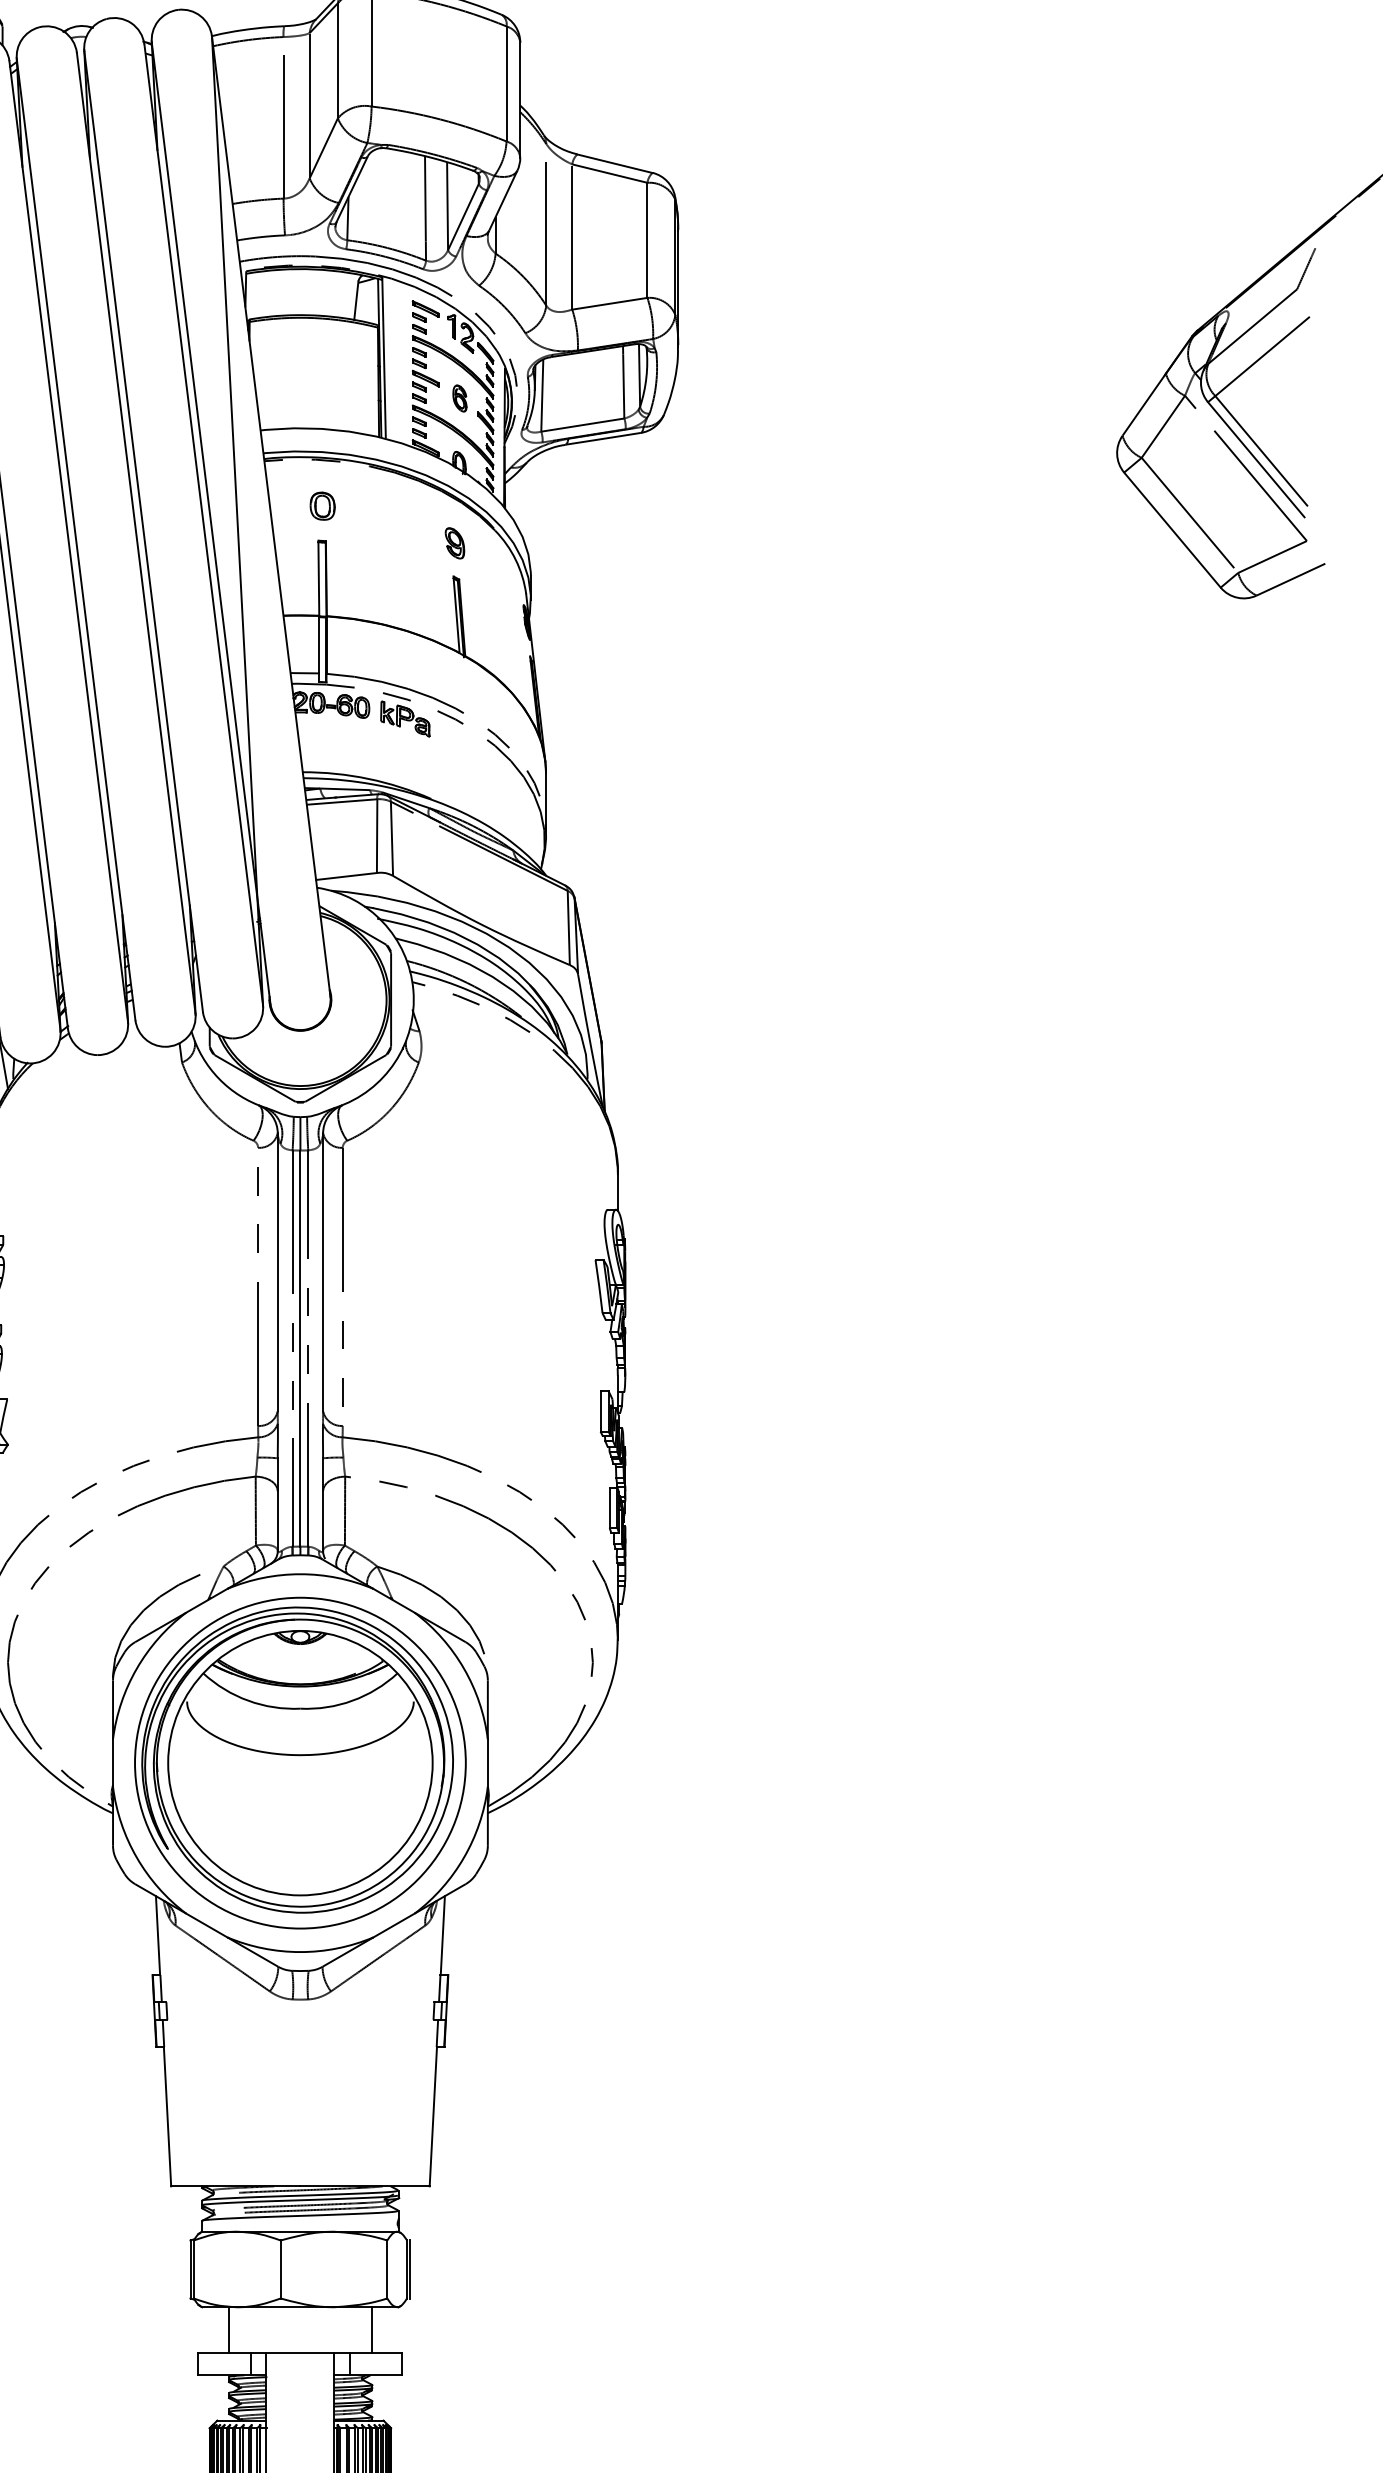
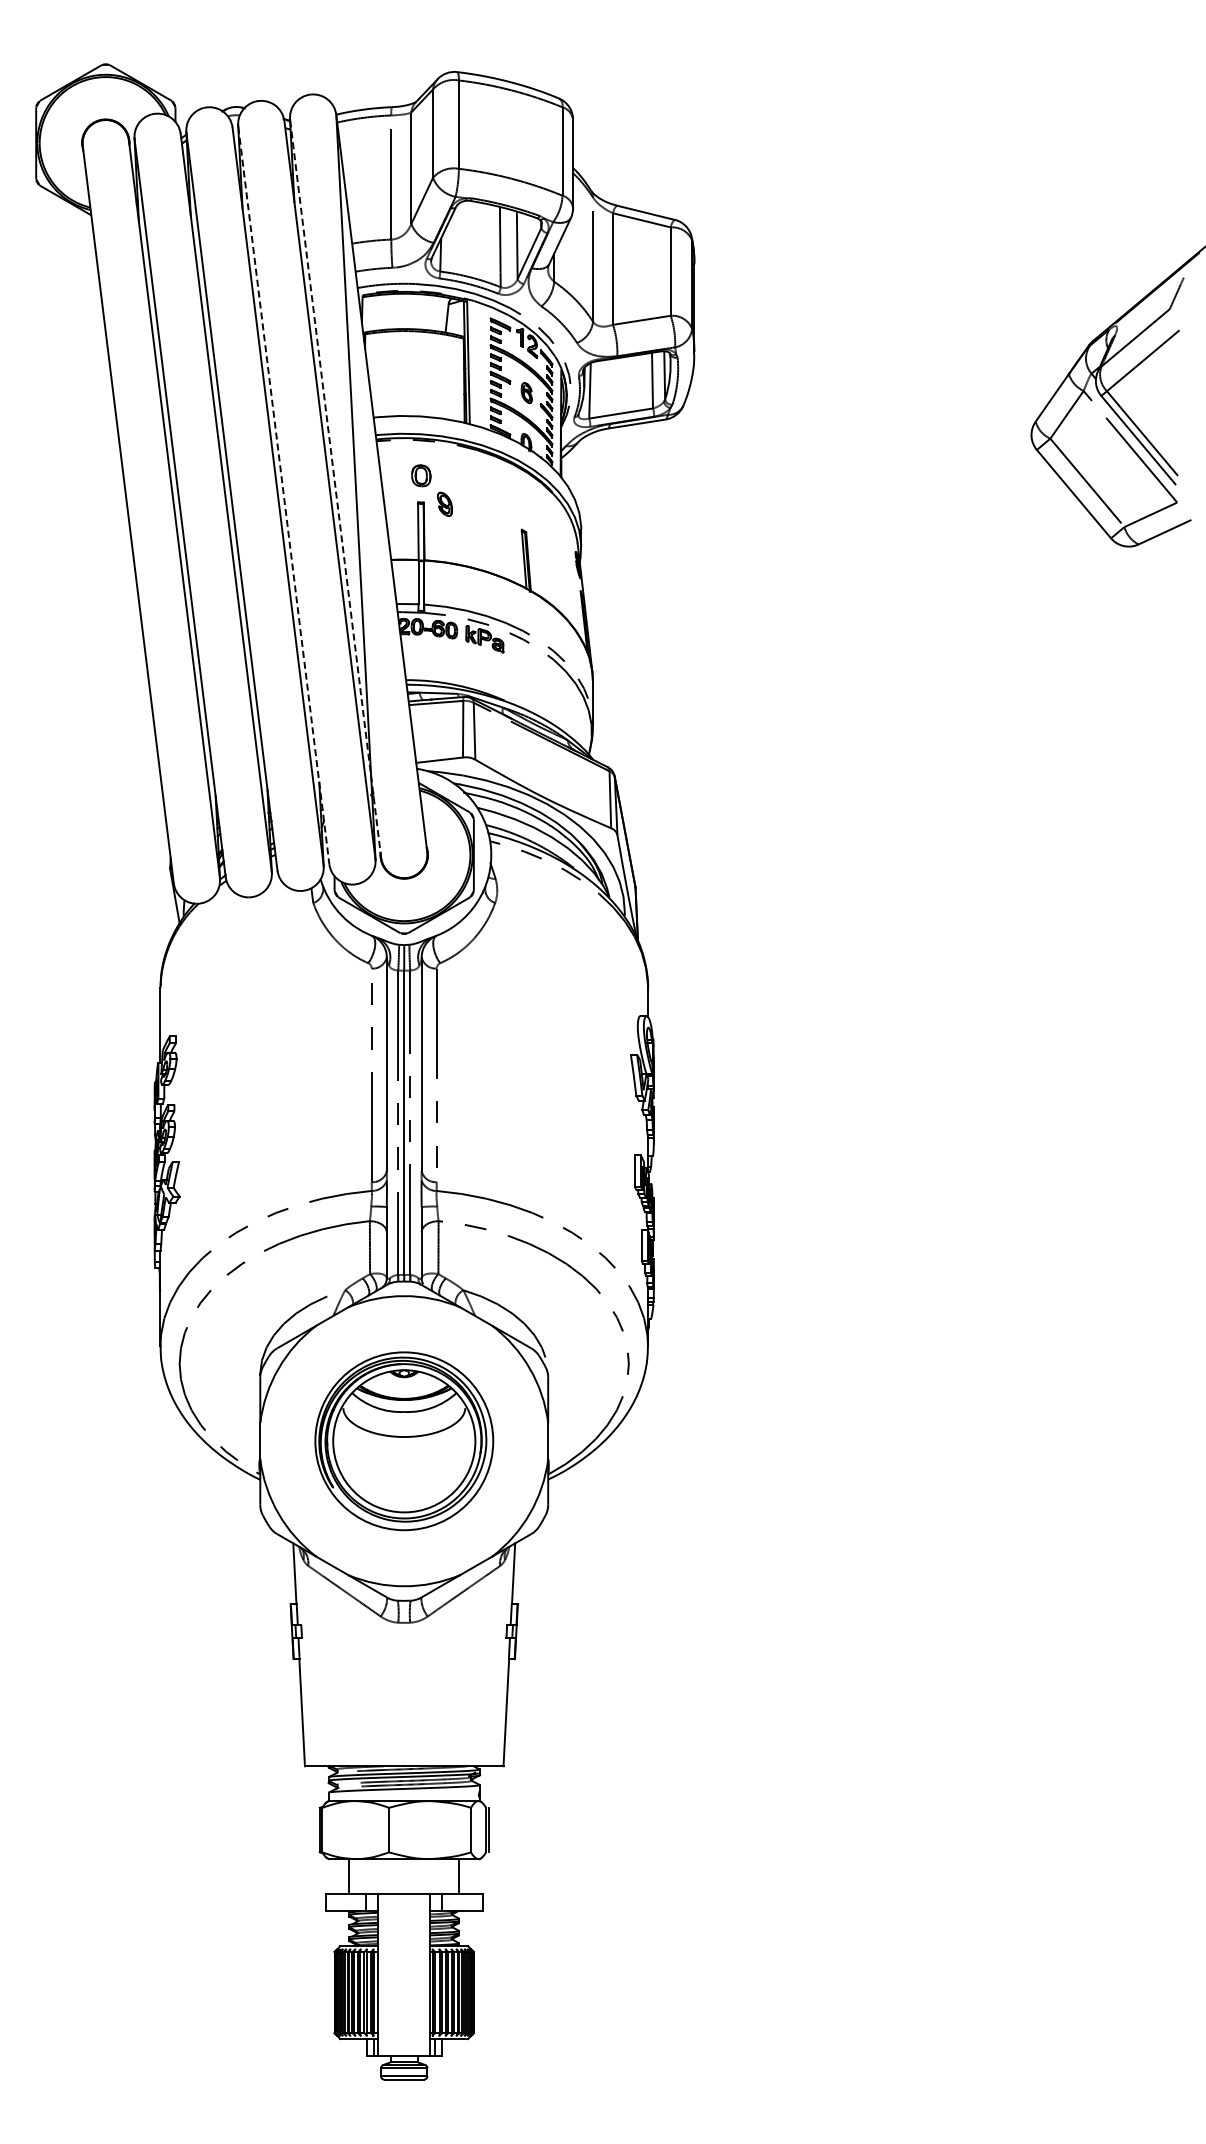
line: (210, 524) -> (335, 489), solid -> dashed
line: (143, 533) -> (283, 496), solid -> dashed
part: (454, 542) -> (444, 503), moved
part: (300, 1763) -> (404, 1441), size x0.7

